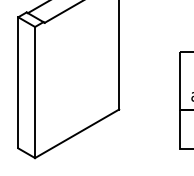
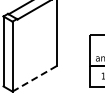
line: (76, 133) -> (34, 78), solid -> dashed

